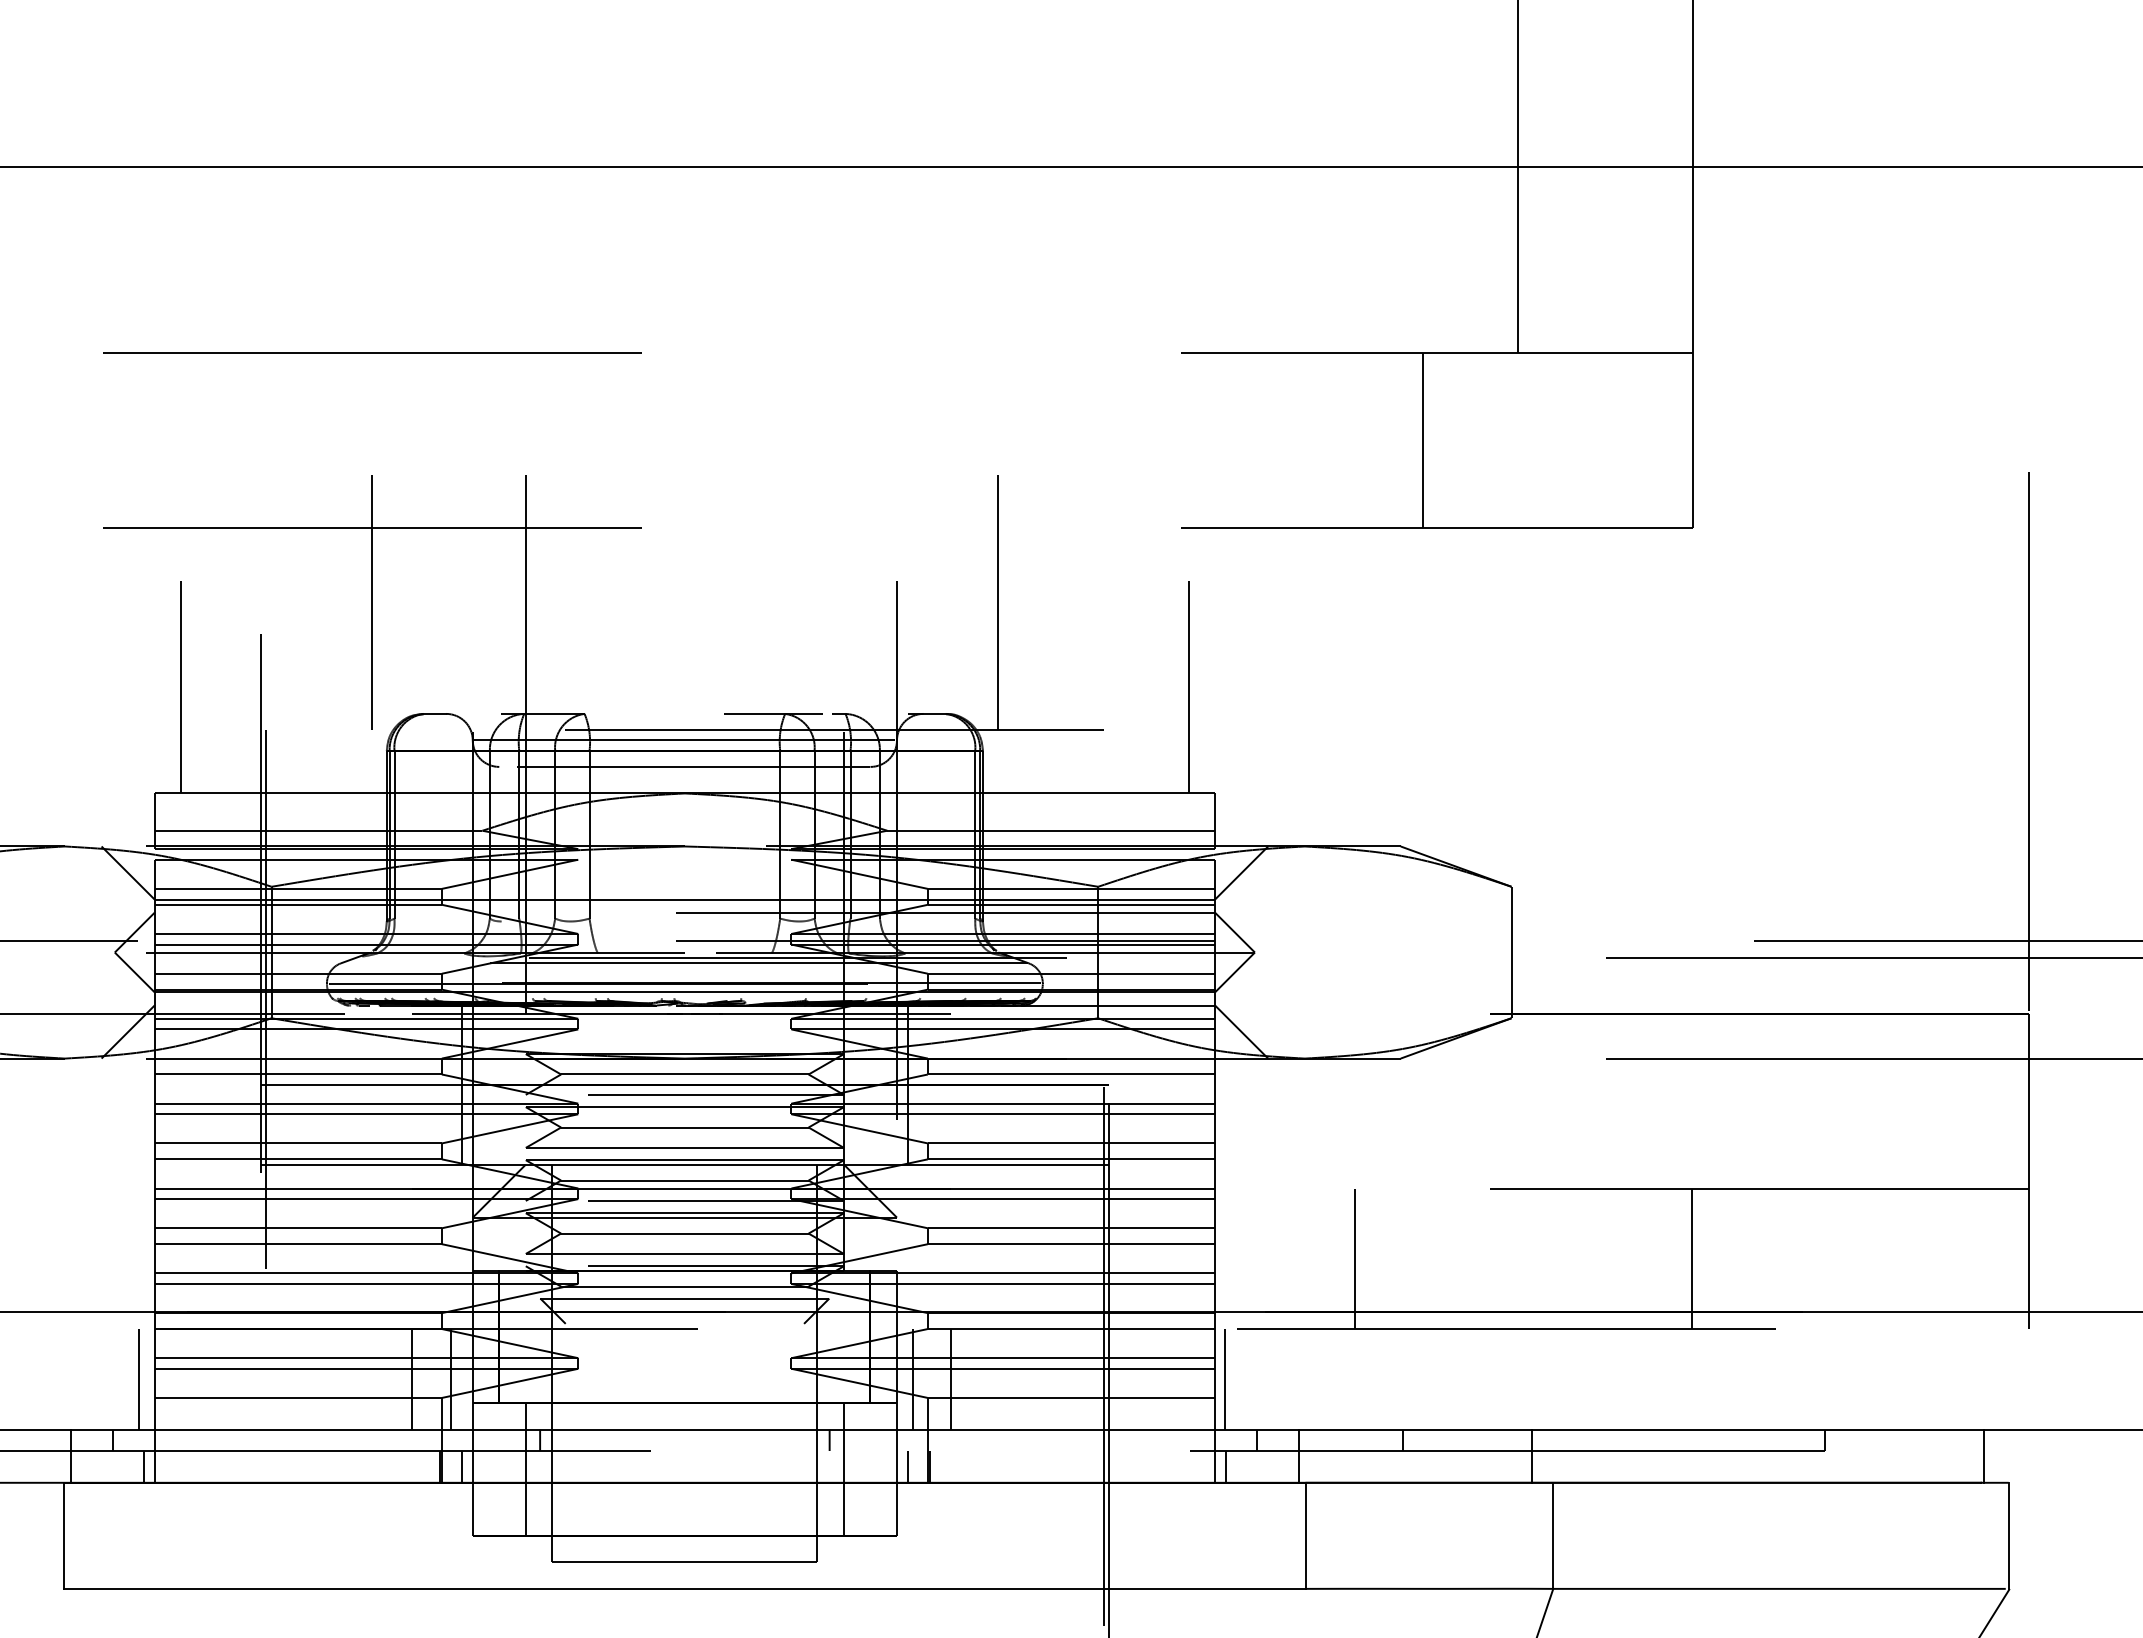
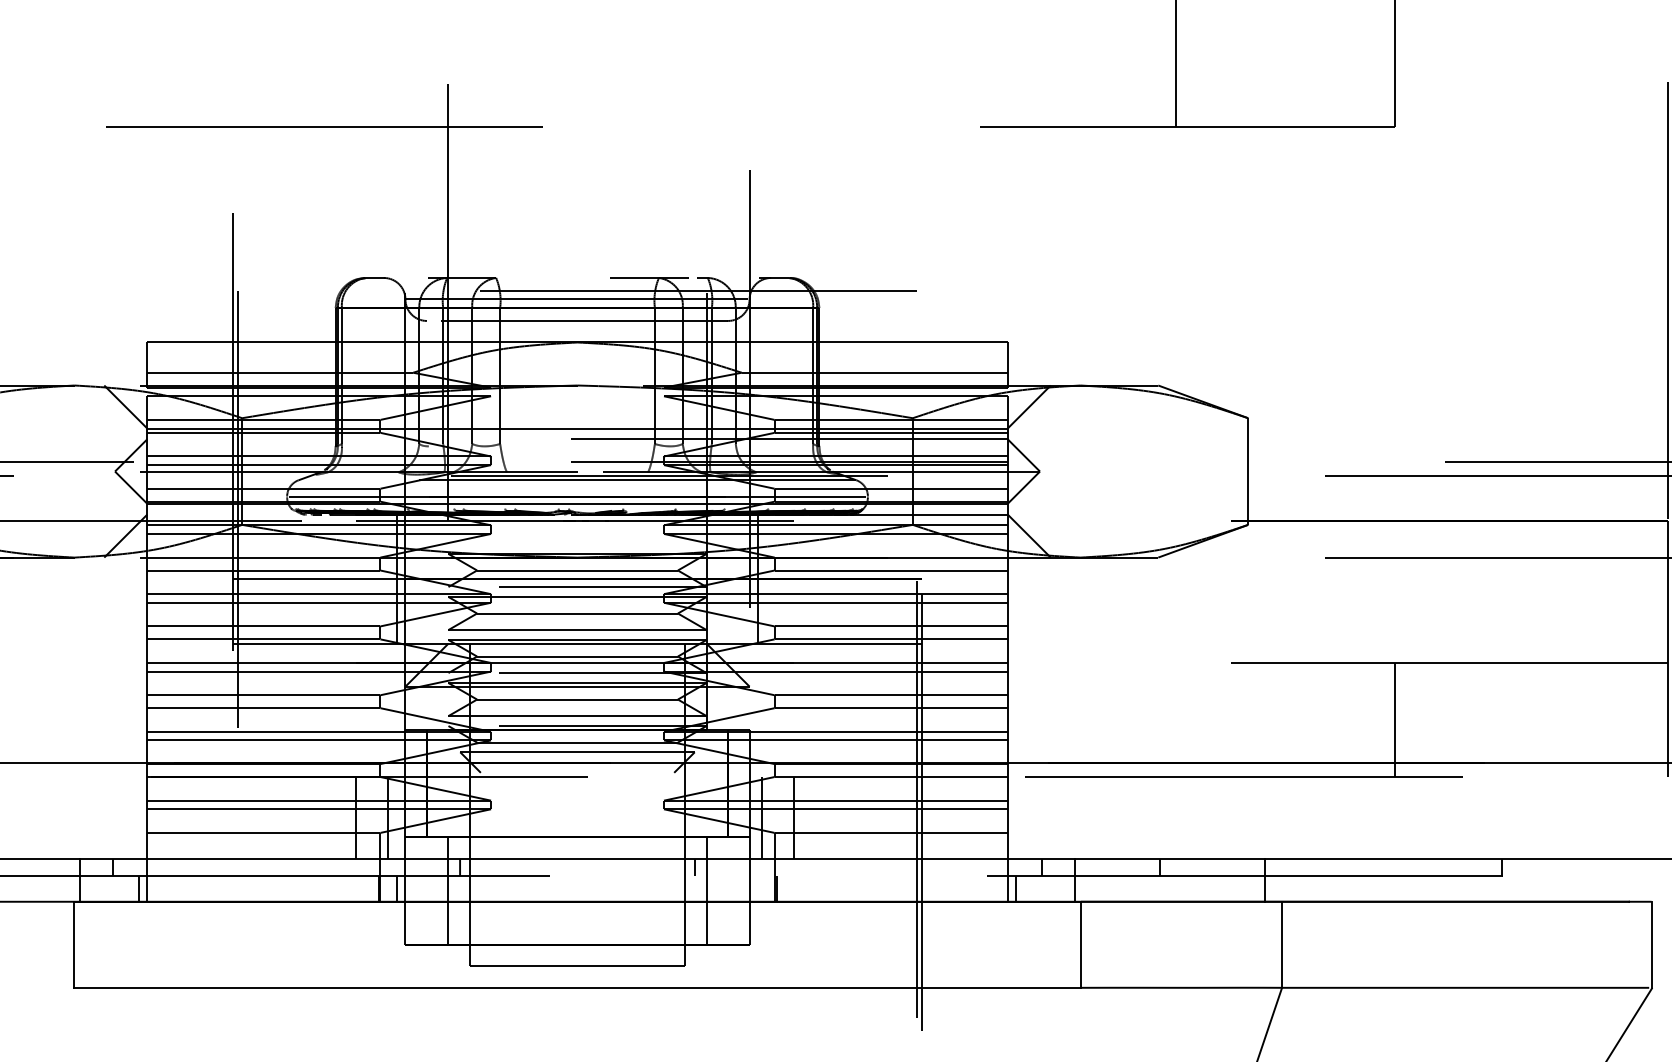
line: (372, 602) -> (324, 187), removed
line: (997, 602) -> (831, 187), removed
line: (181, 687) -> (169, 256), removed
line: (1188, 687) -> (986, 256), removed
line: (1355, 1259) -> (1121, 720), removed
line: (138, 1379) -> (134, 817), removed
line: (1224, 1379) -> (1015, 817), removed
line: (1984, 1455) -> (1631, 879), removed
line: (907, 1466) -> (758, 888), removed

